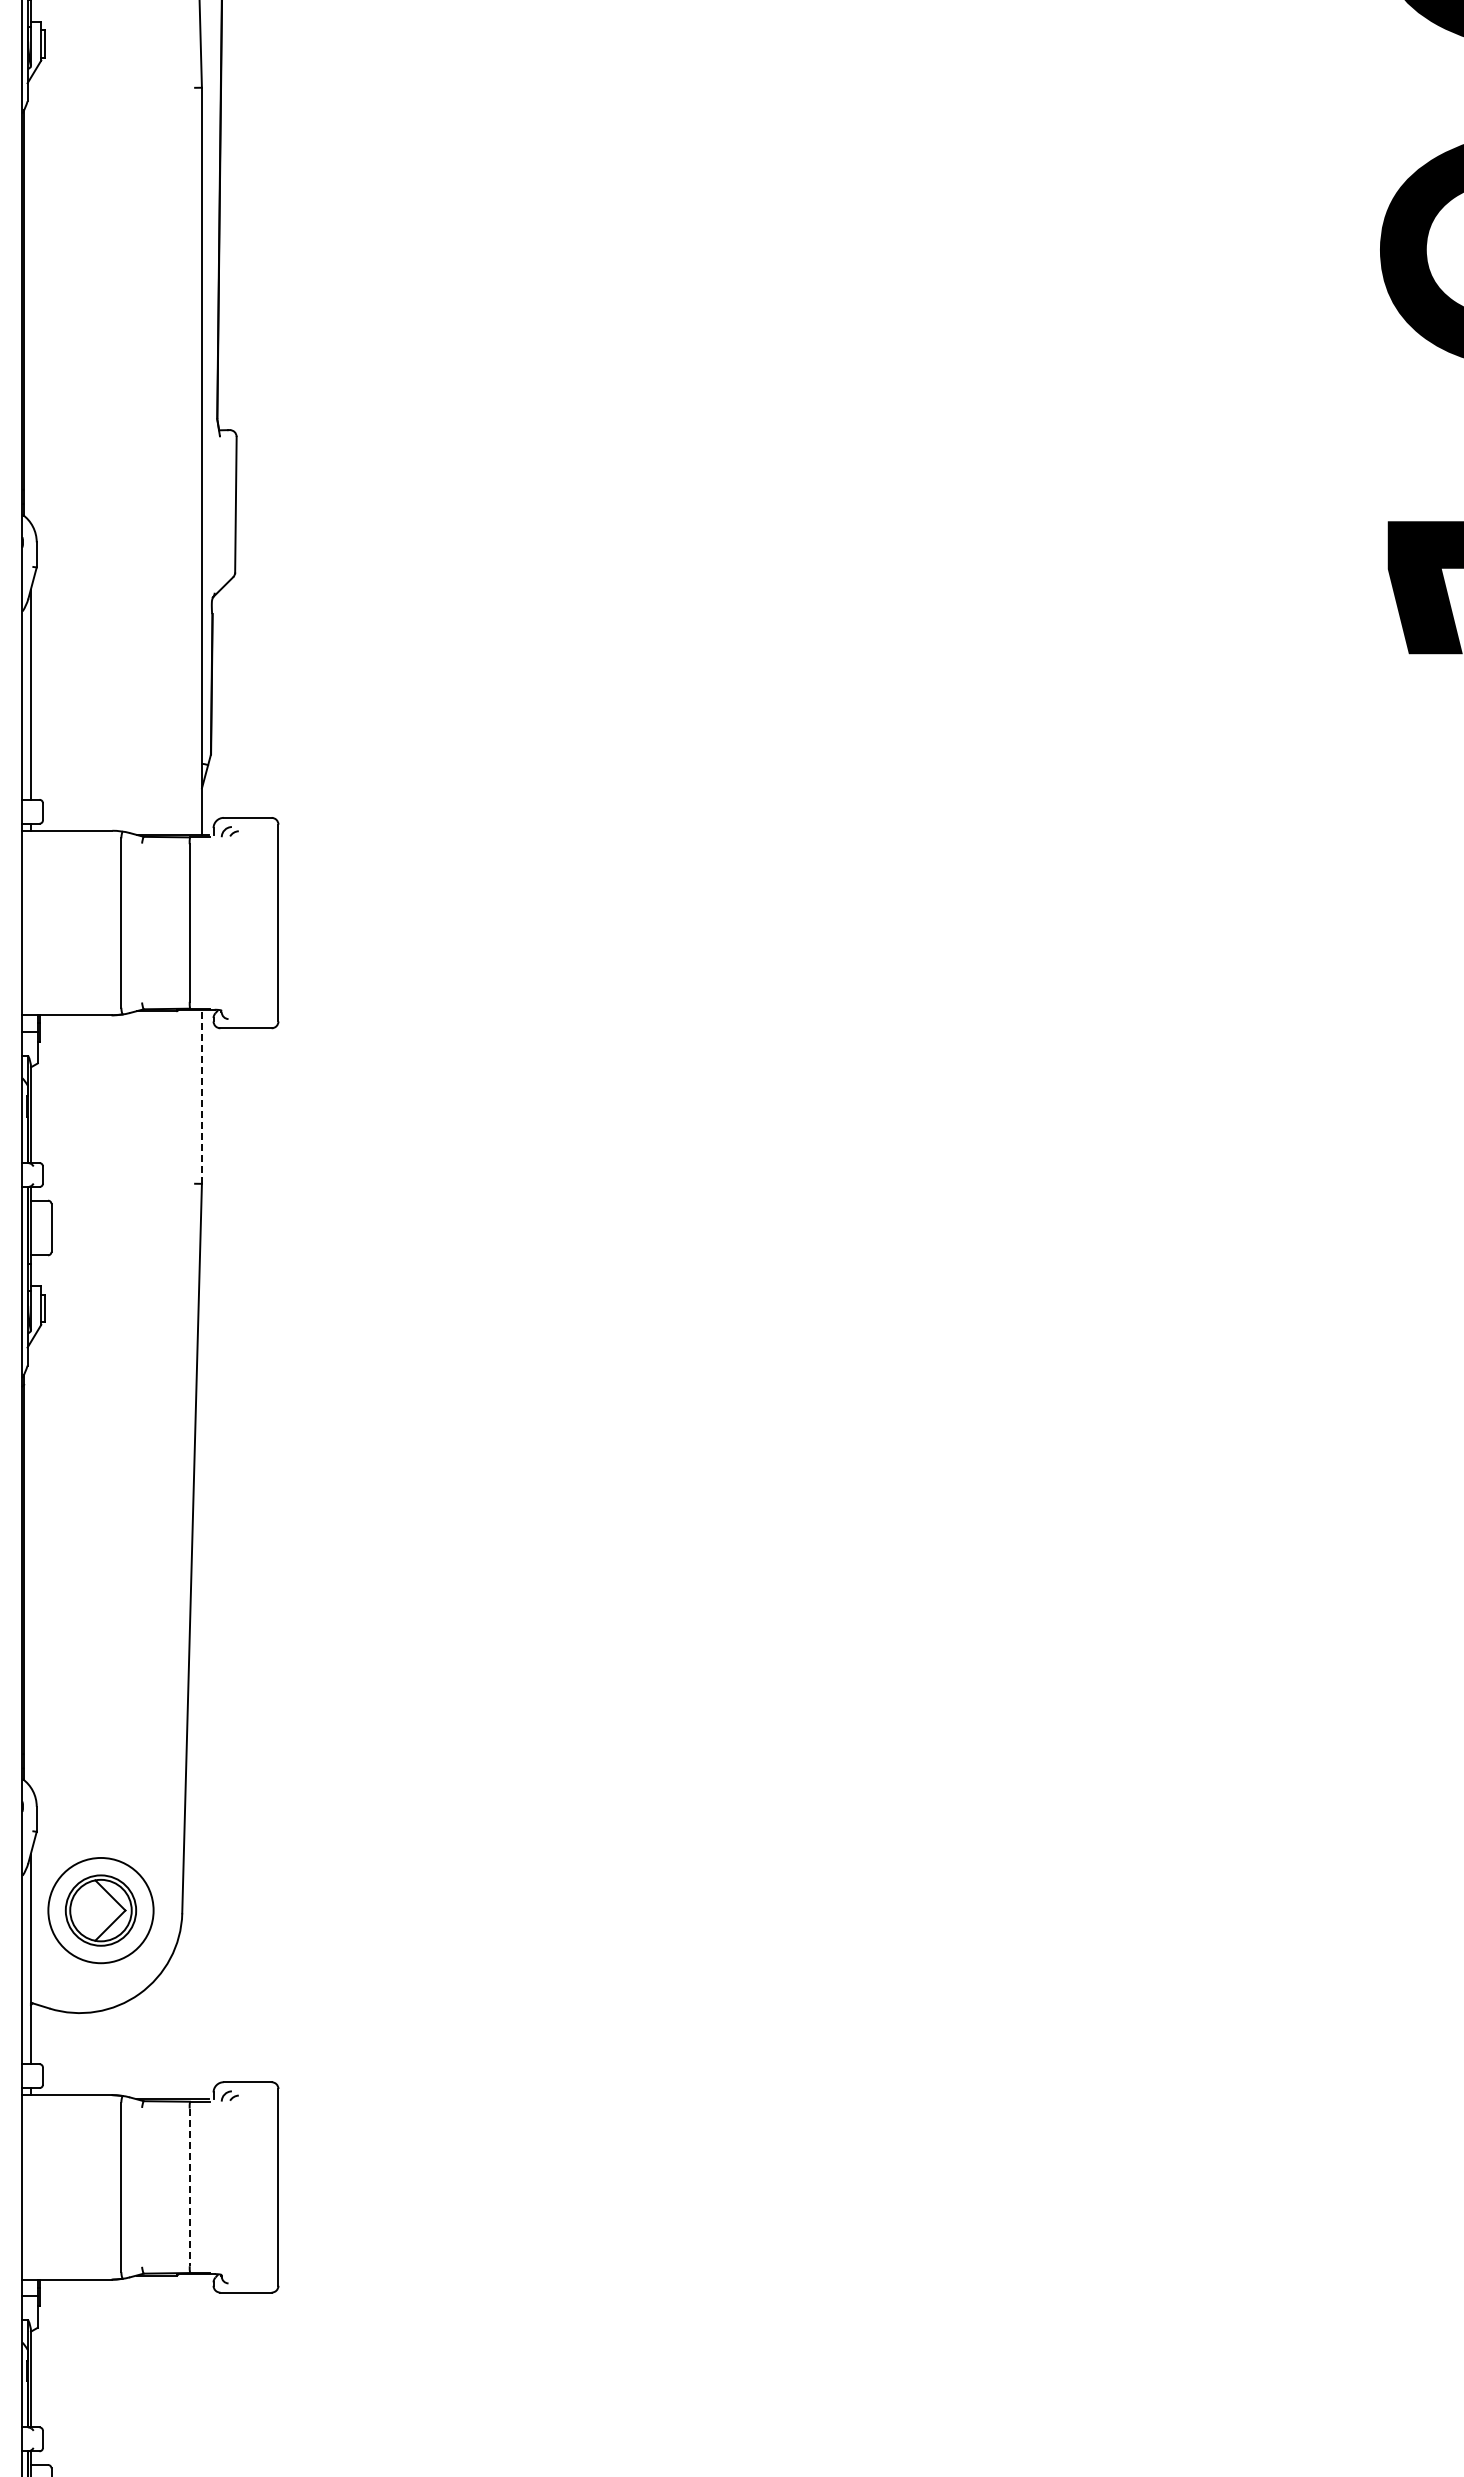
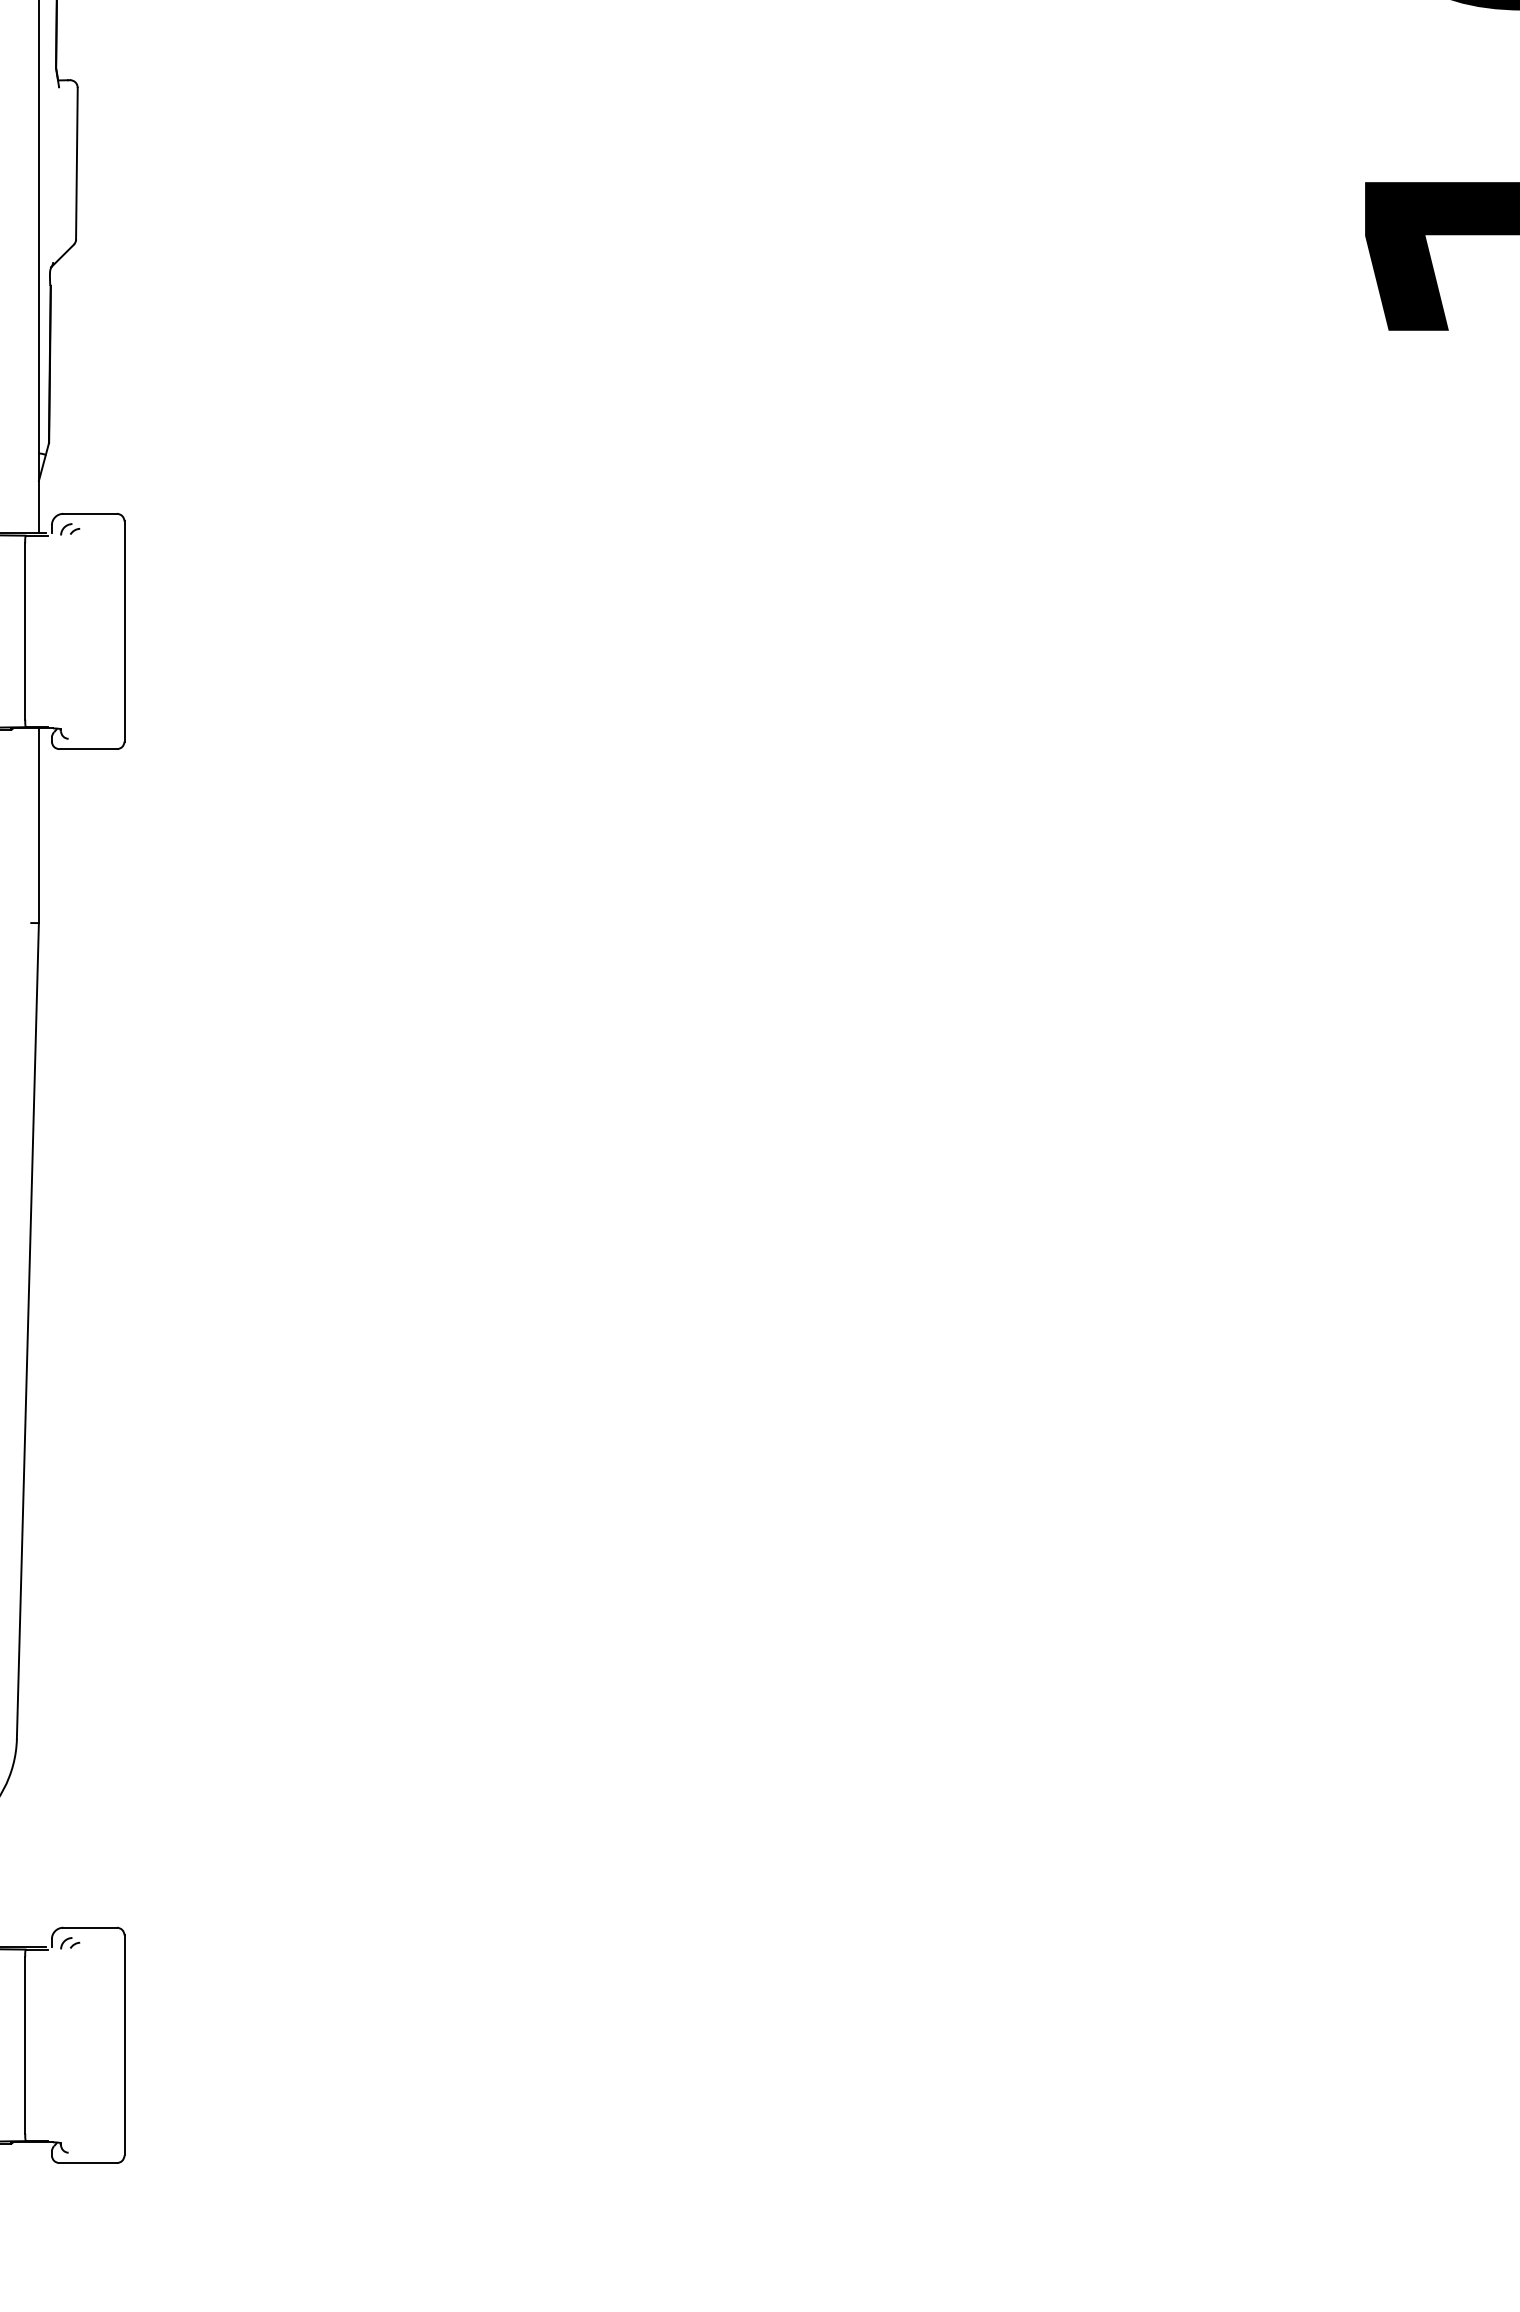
line: (201, 1096) -> (38, 825), dashed -> solid
line: (189, 2187) -> (24, 2045), dashed -> solid

